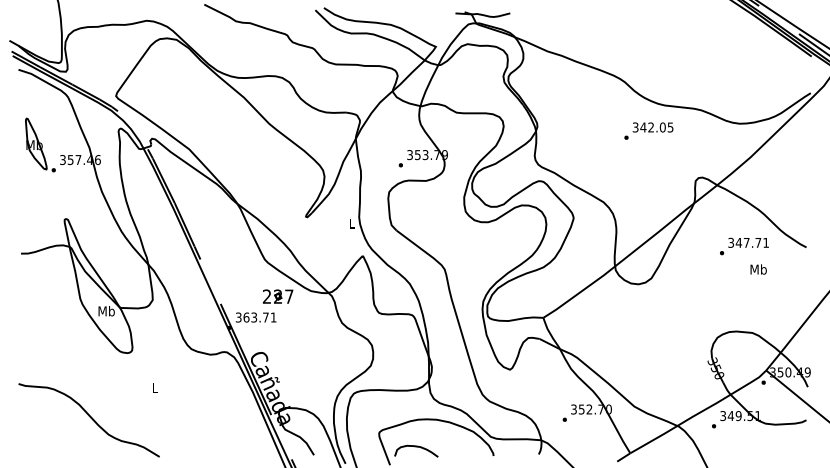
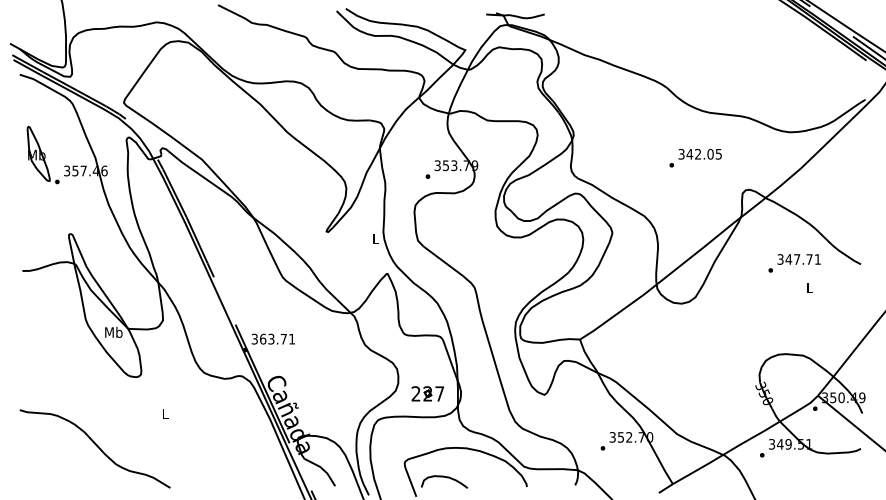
text: (648, 130) -> (695, 157), moved
text: (758, 269) -> (809, 287), Mb -> L
part: (277, 296) -> (427, 393), moved

